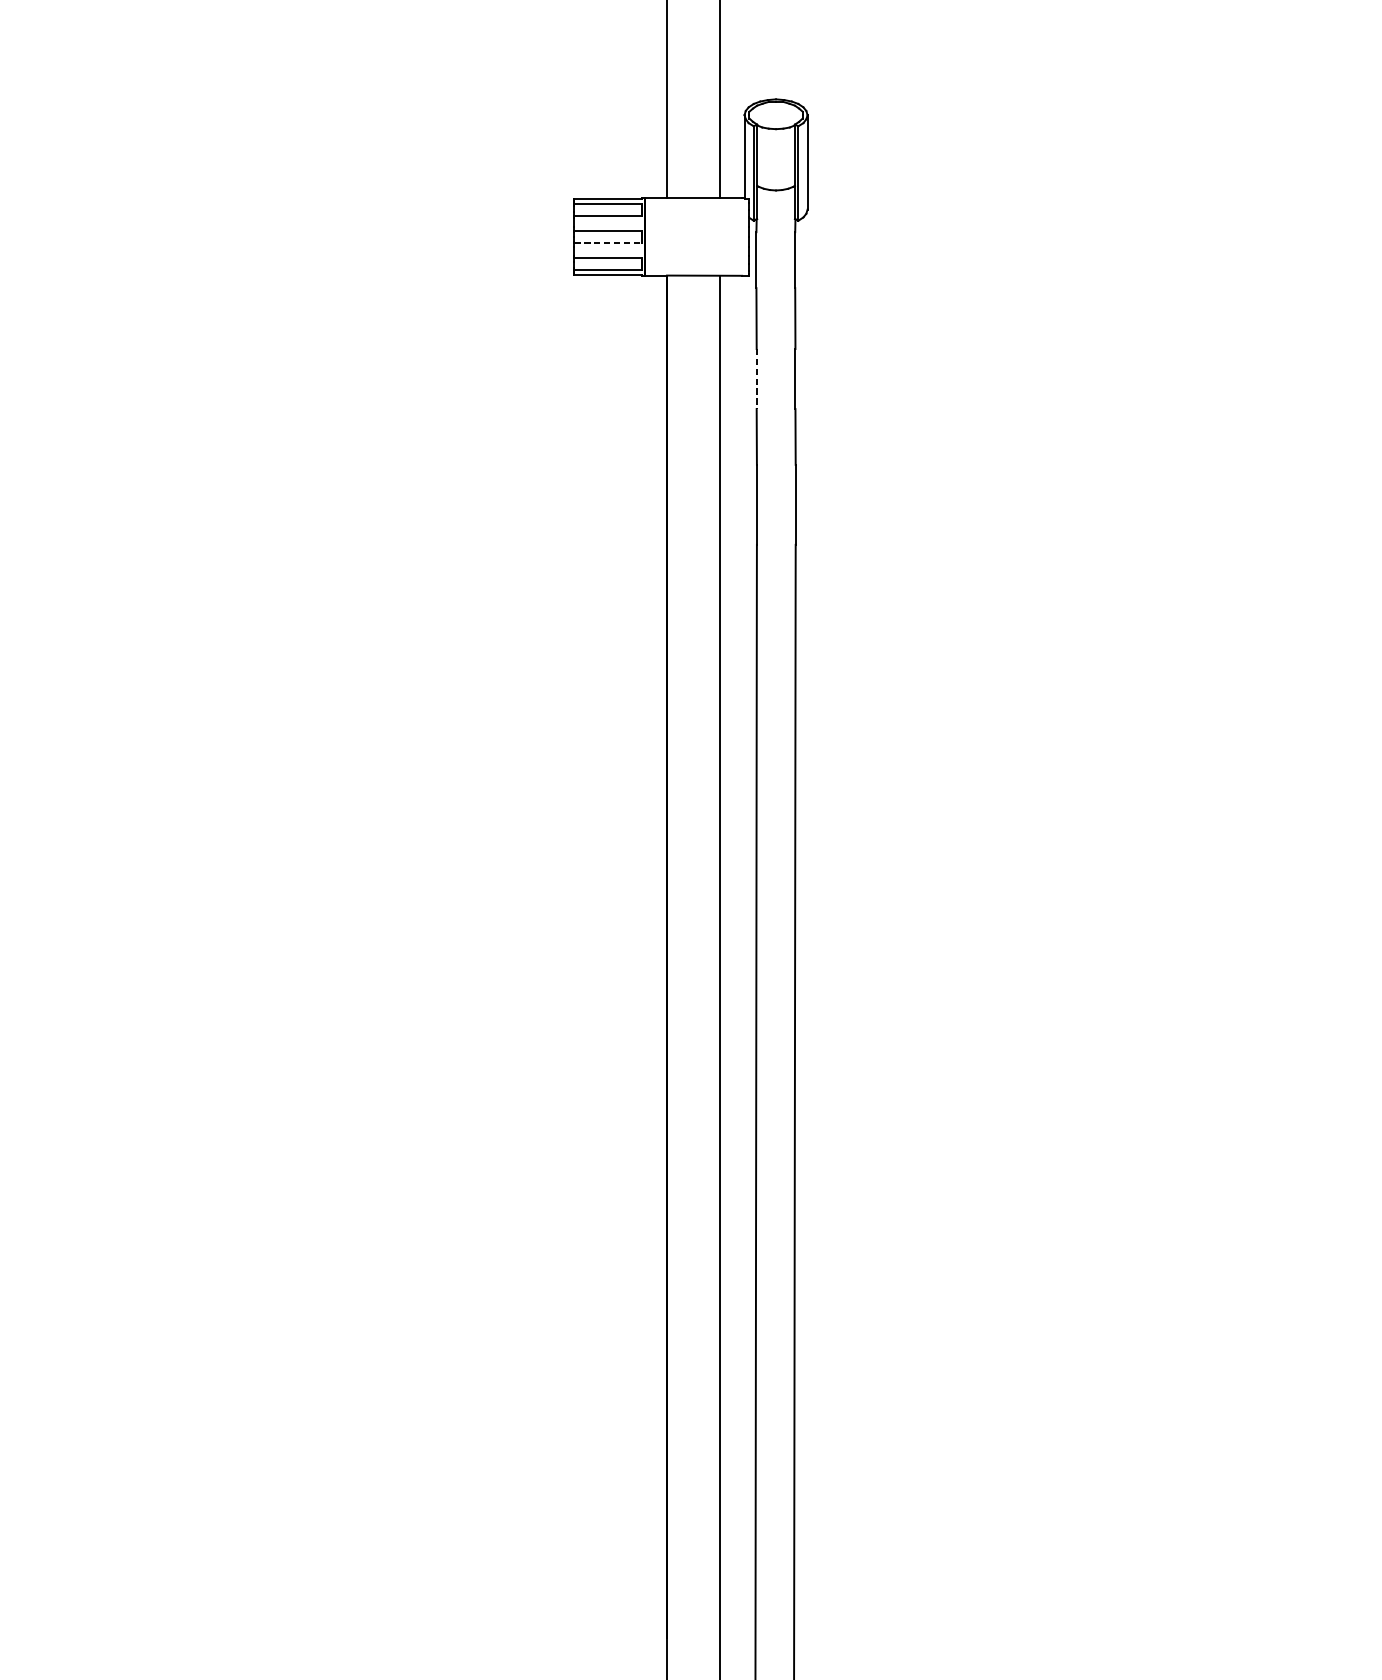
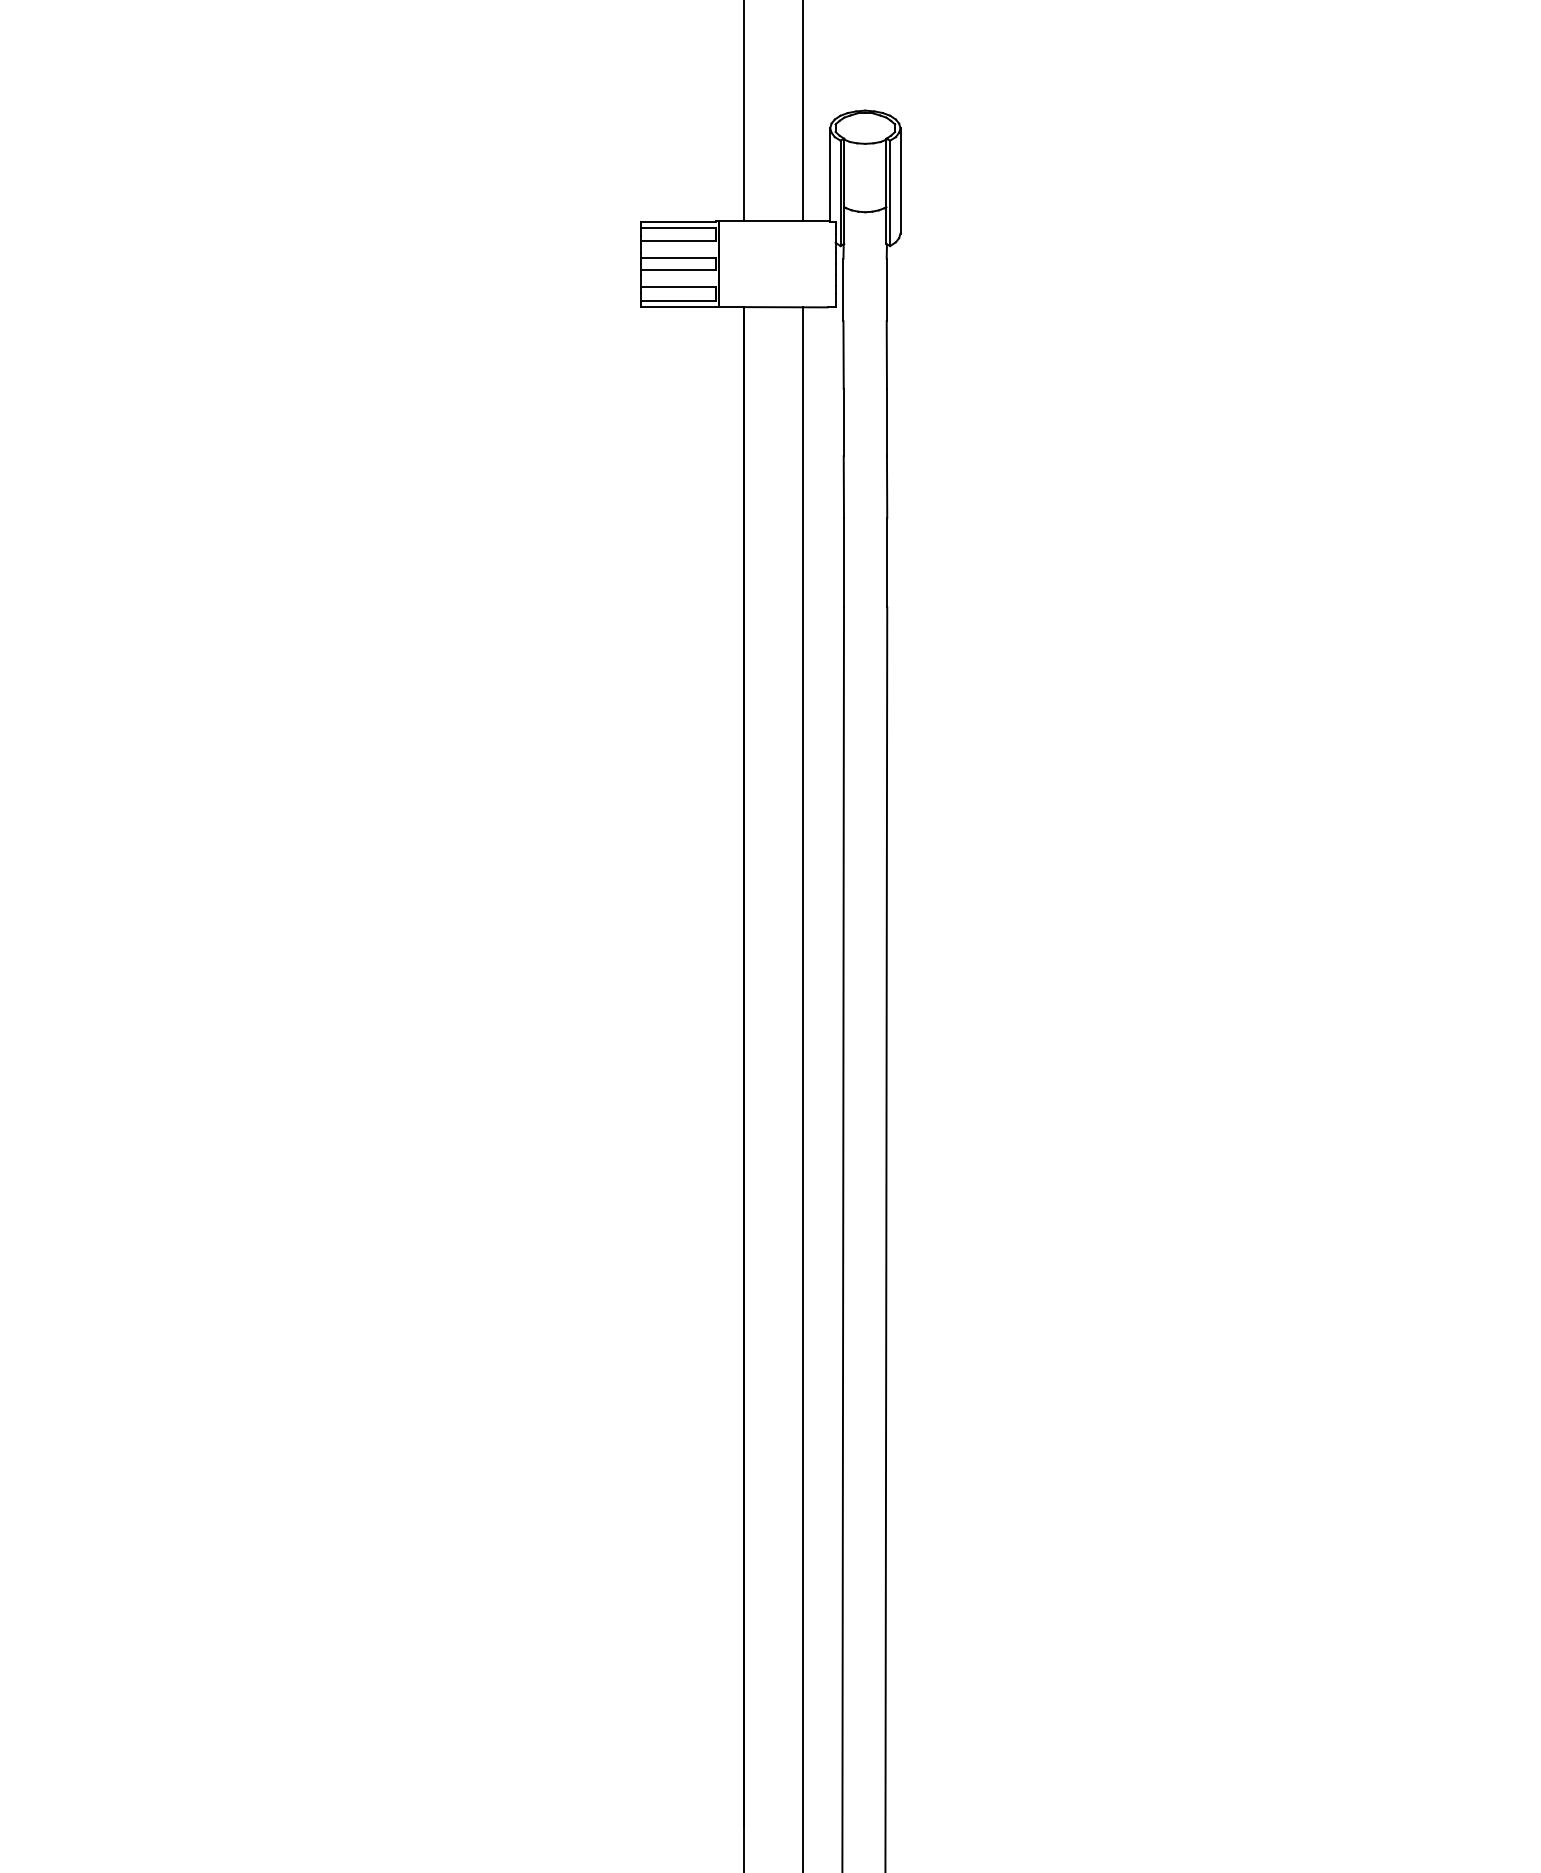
line: (608, 242) -> (678, 270), dashed -> solid
line: (756, 379) -> (843, 422), dashed -> solid

